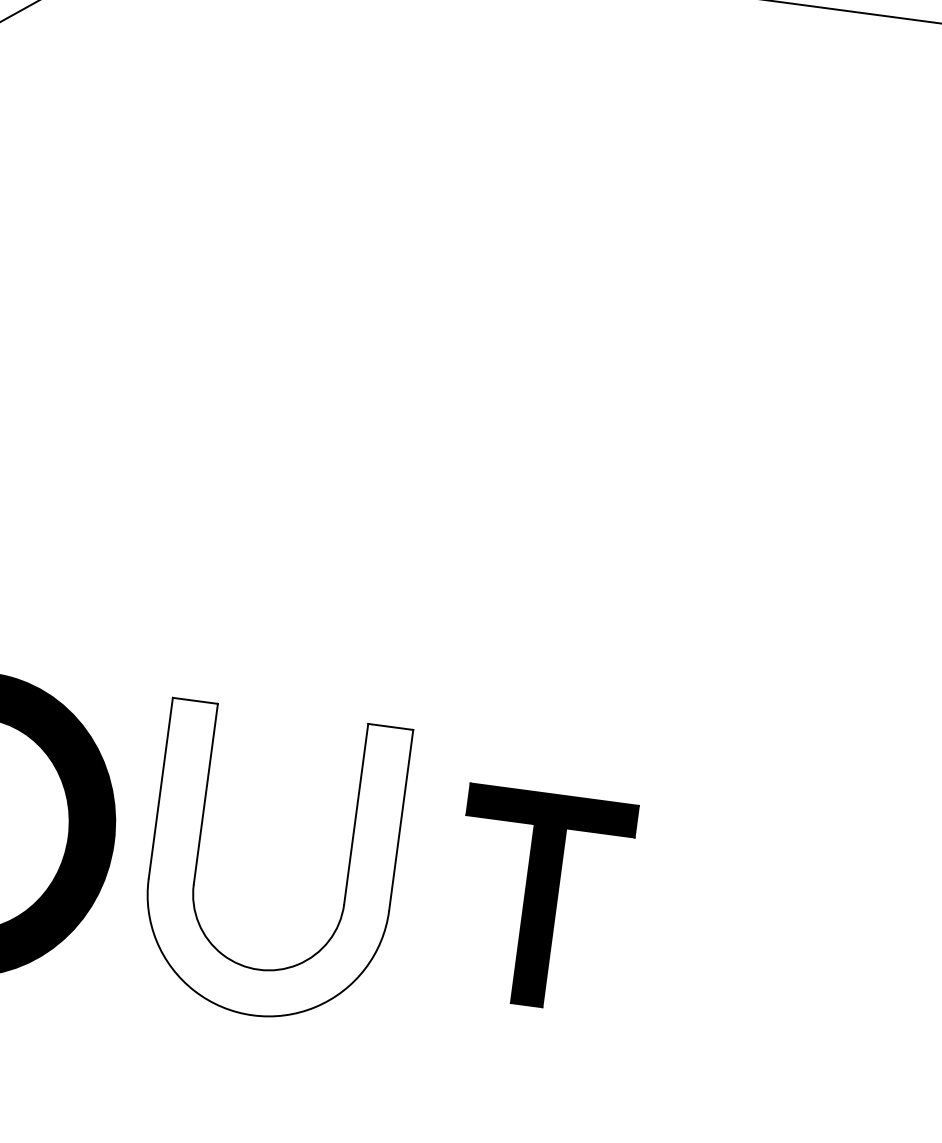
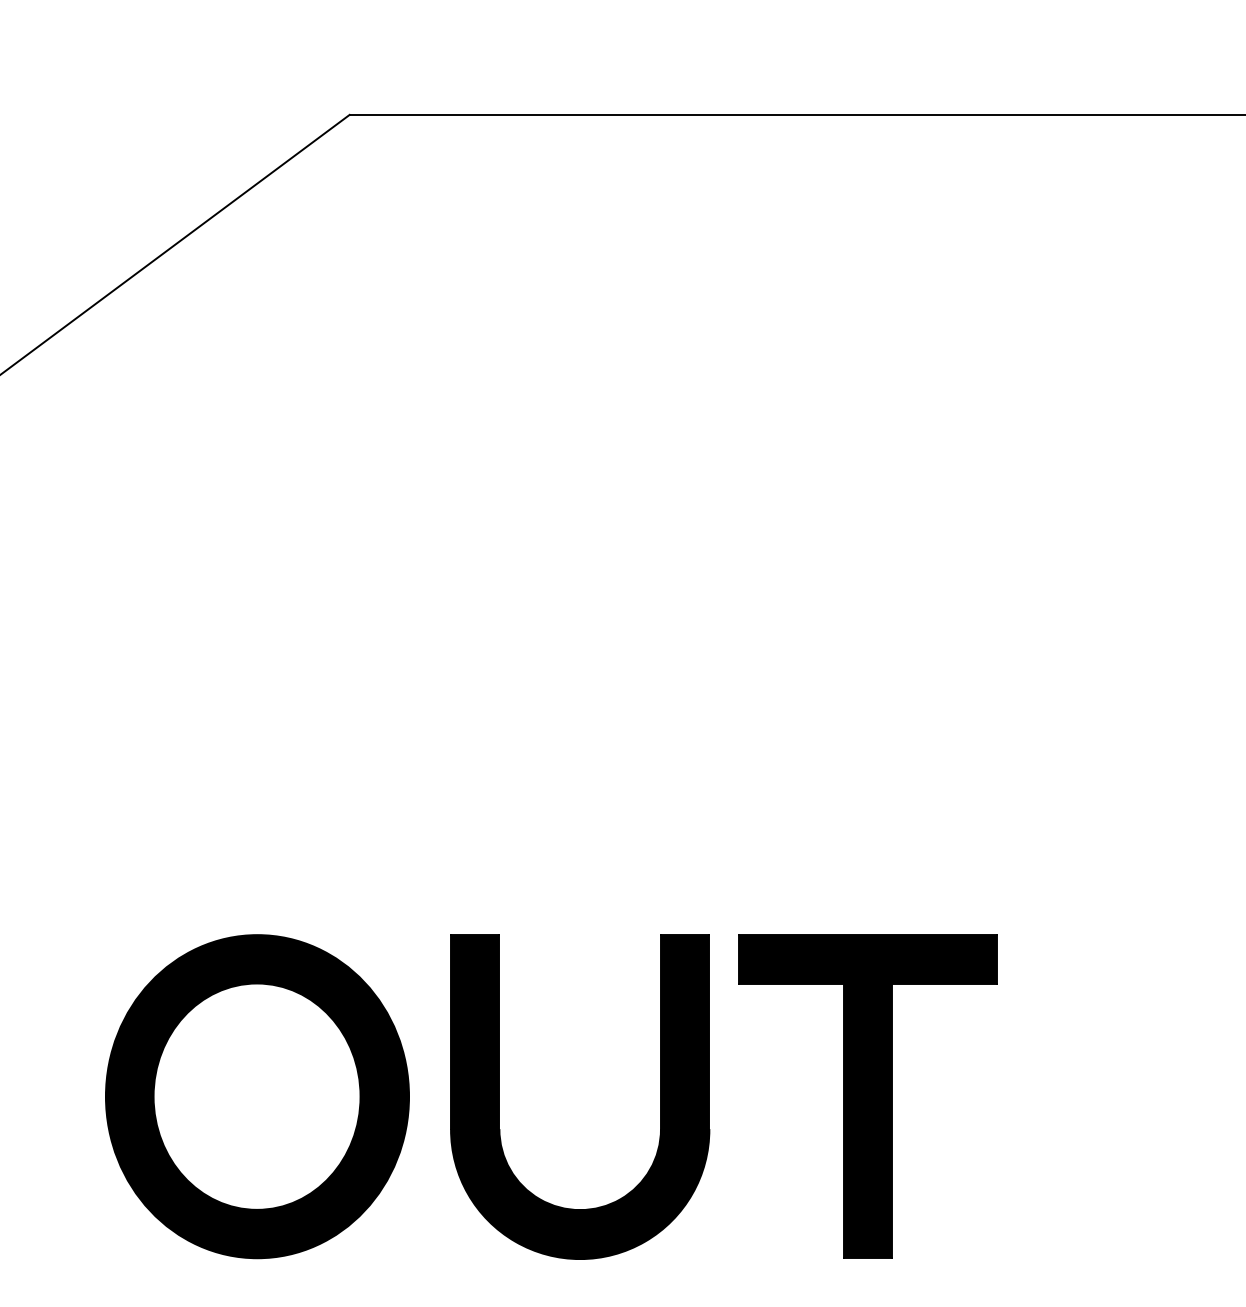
fill: (273, 865) -> (580, 1097), added
part: (540, 899) -> (867, 1096), size x1.43

